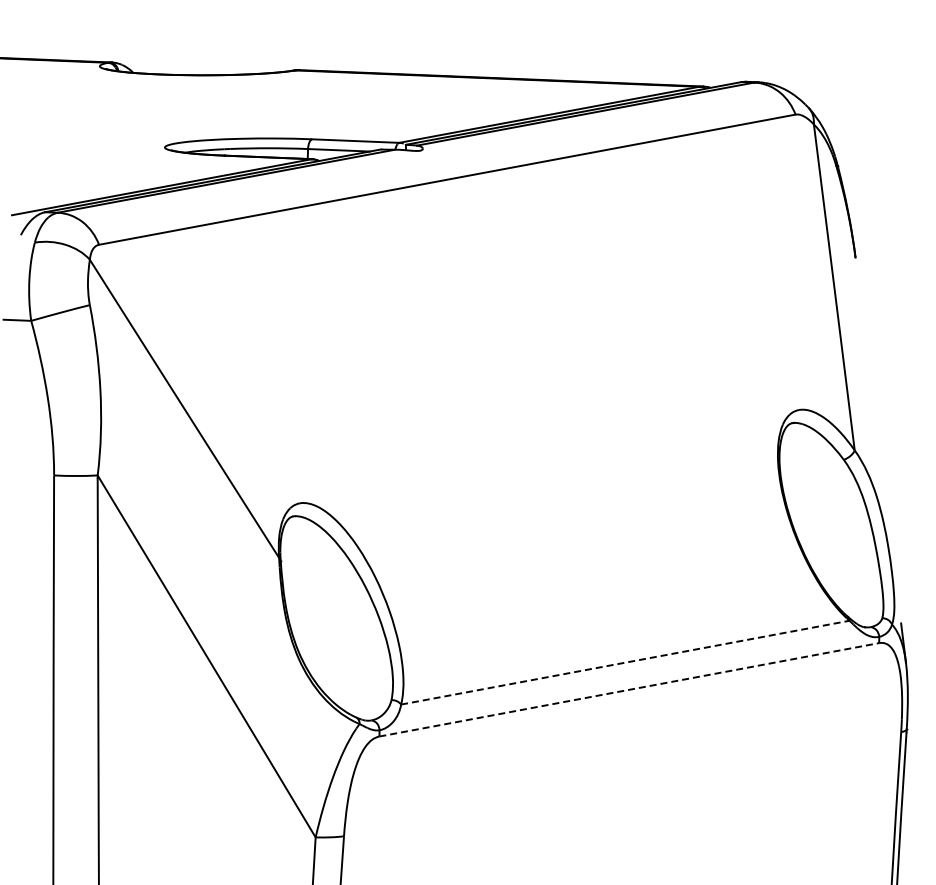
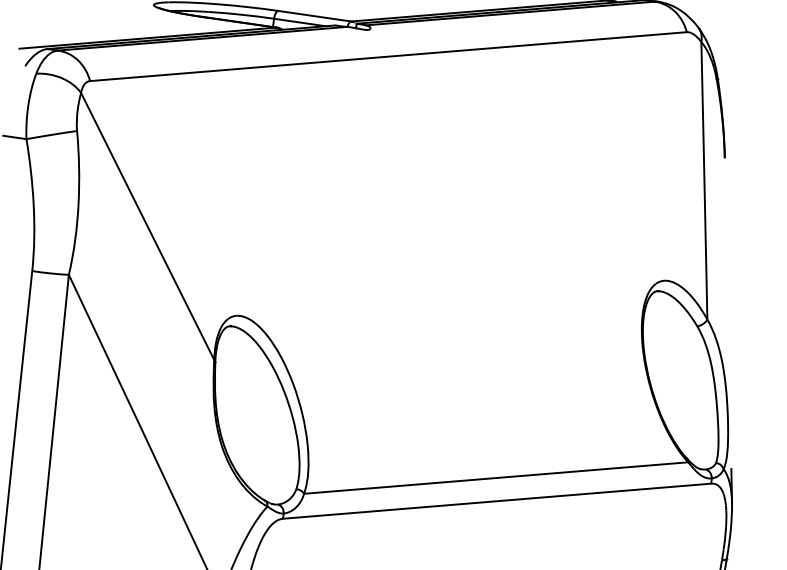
line: (625, 662) -> (496, 477), dashed -> solid
line: (629, 689) -> (497, 500), dashed -> solid

